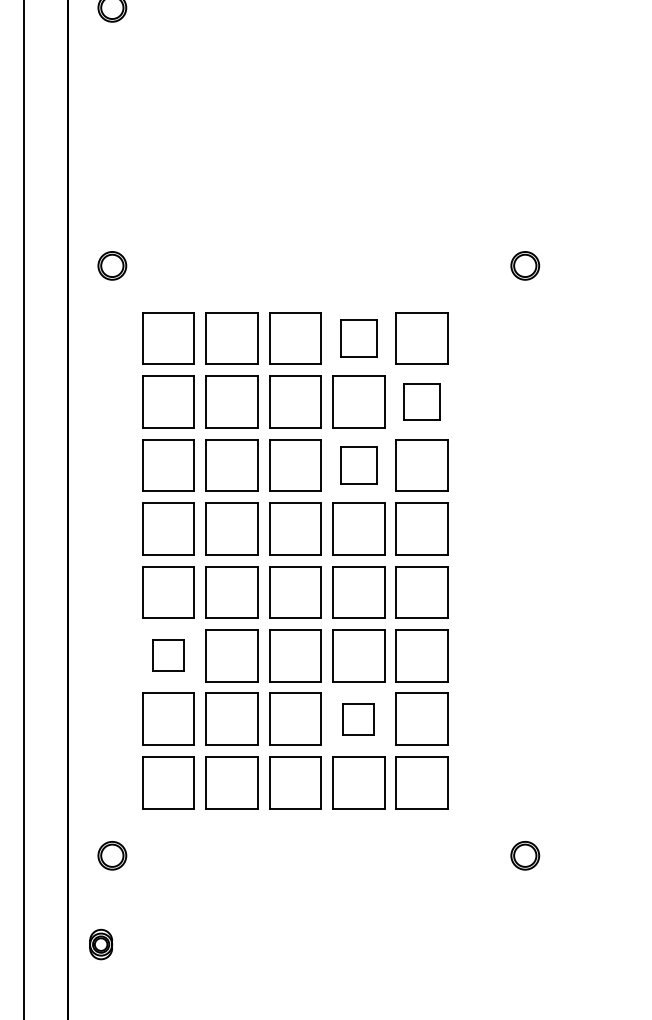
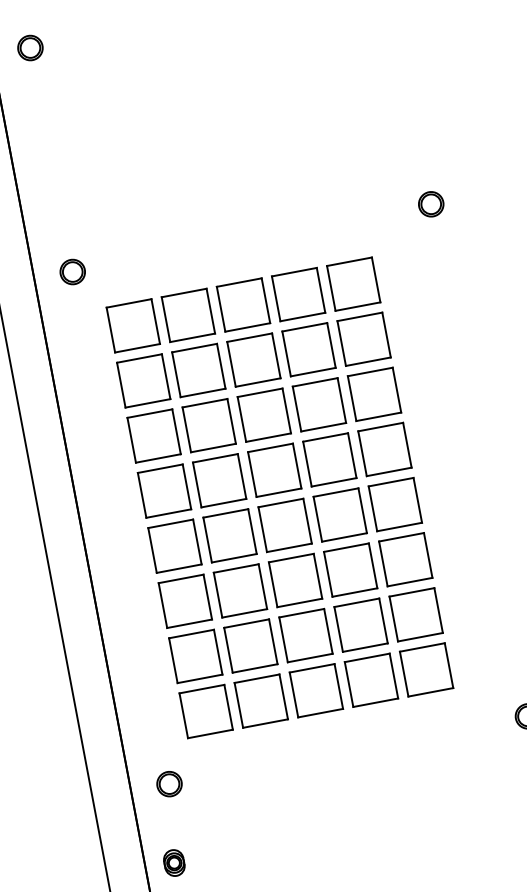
part: (358, 338) -> (298, 294), size x1.43
part: (421, 401) -> (363, 339), size x1.43
part: (358, 465) -> (319, 404), size x1.43
part: (168, 655) -> (185, 601), size x1.67
part: (358, 718) -> (360, 624), size x1.67

